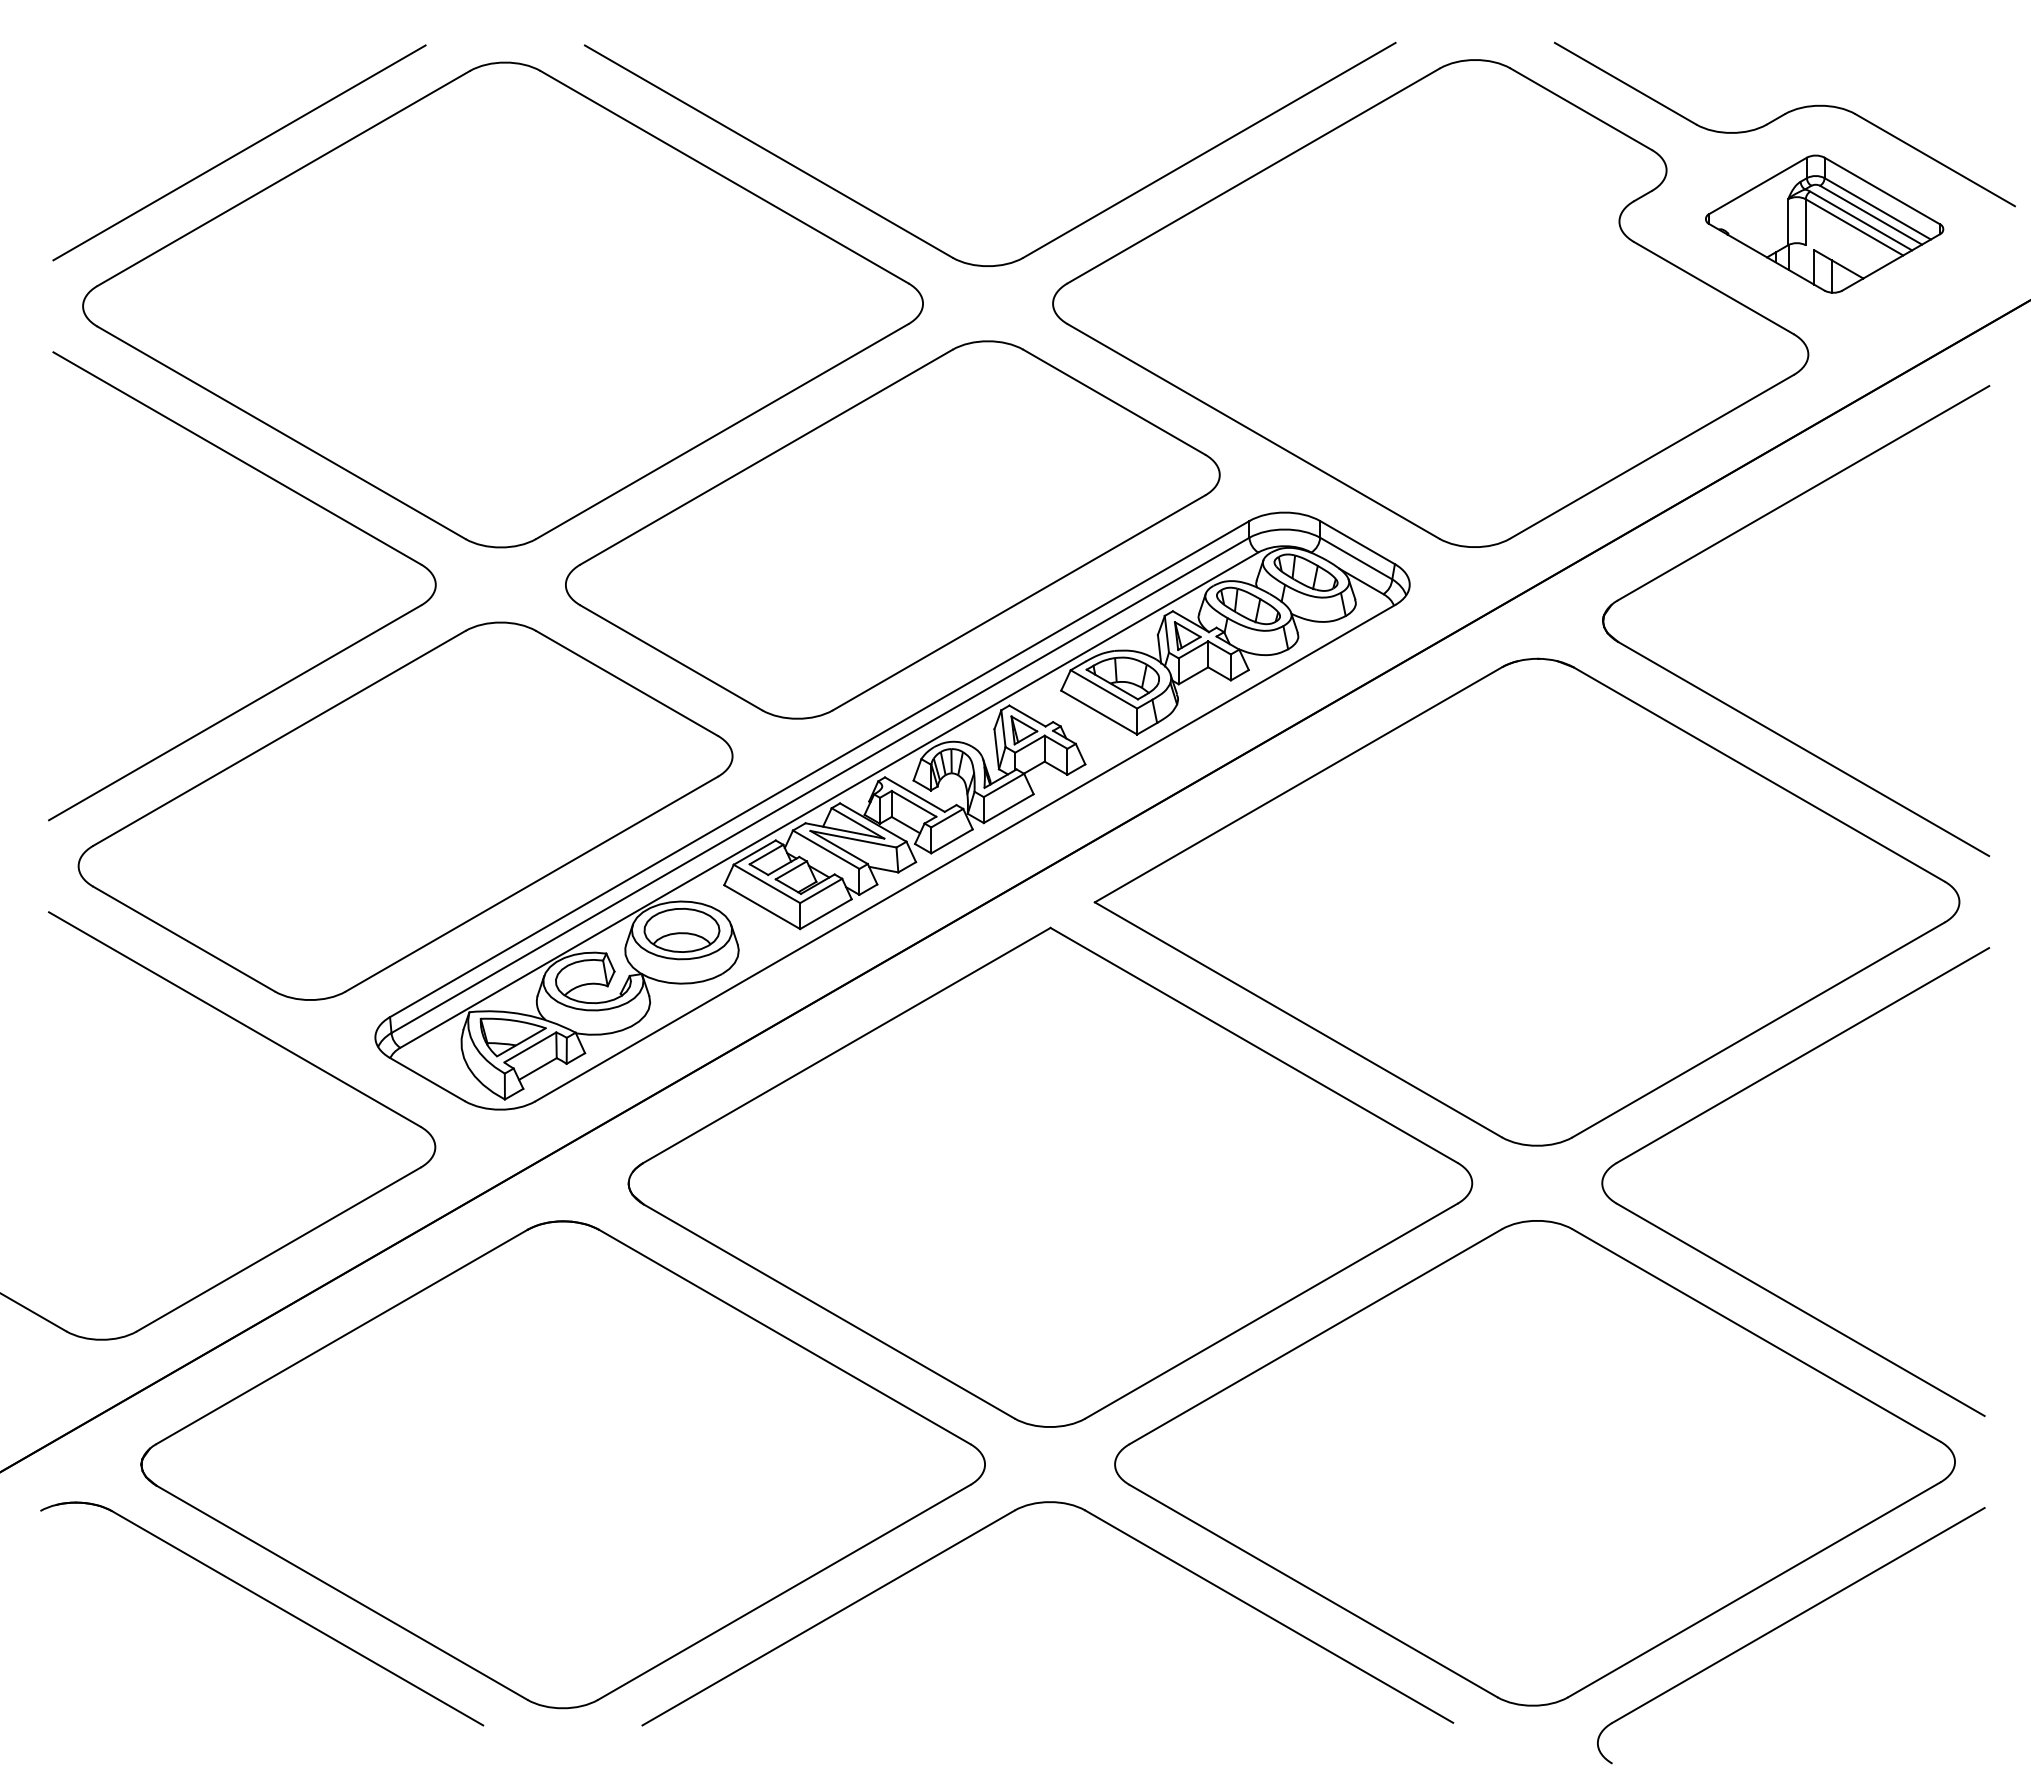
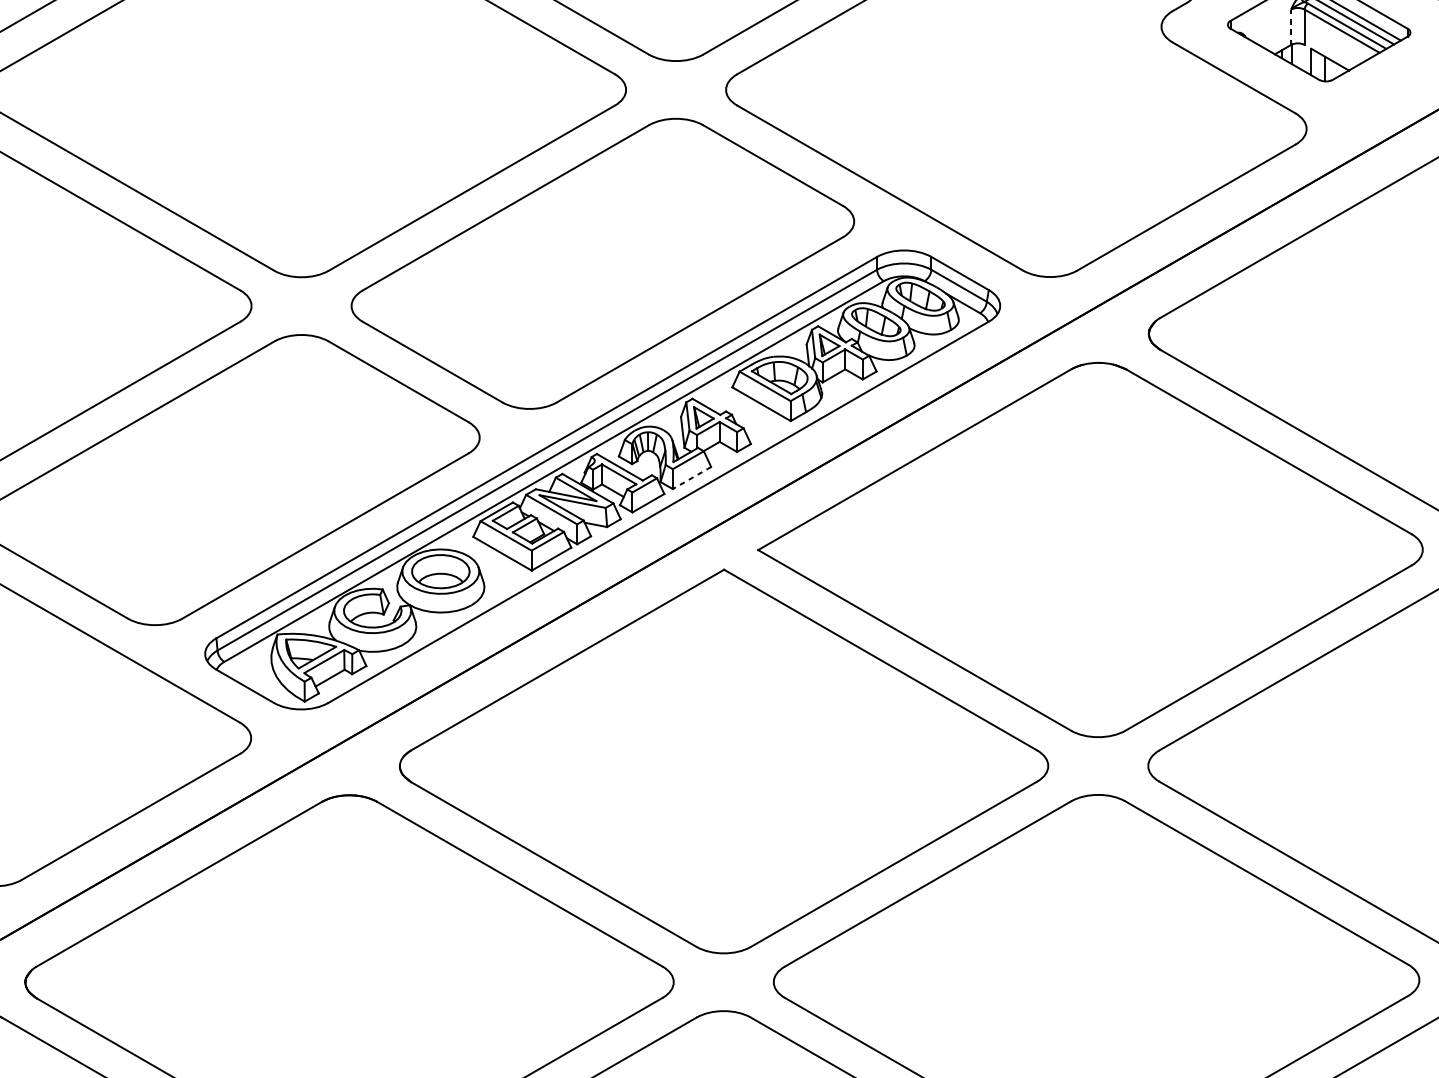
line: (1788, 221) -> (1291, 26), solid -> dashed
line: (1008, 808) -> (691, 477), solid -> dashed

